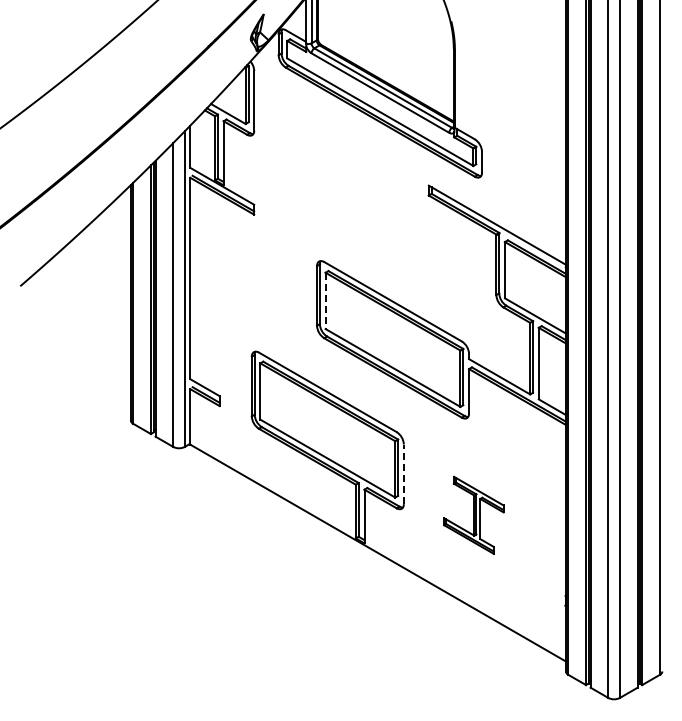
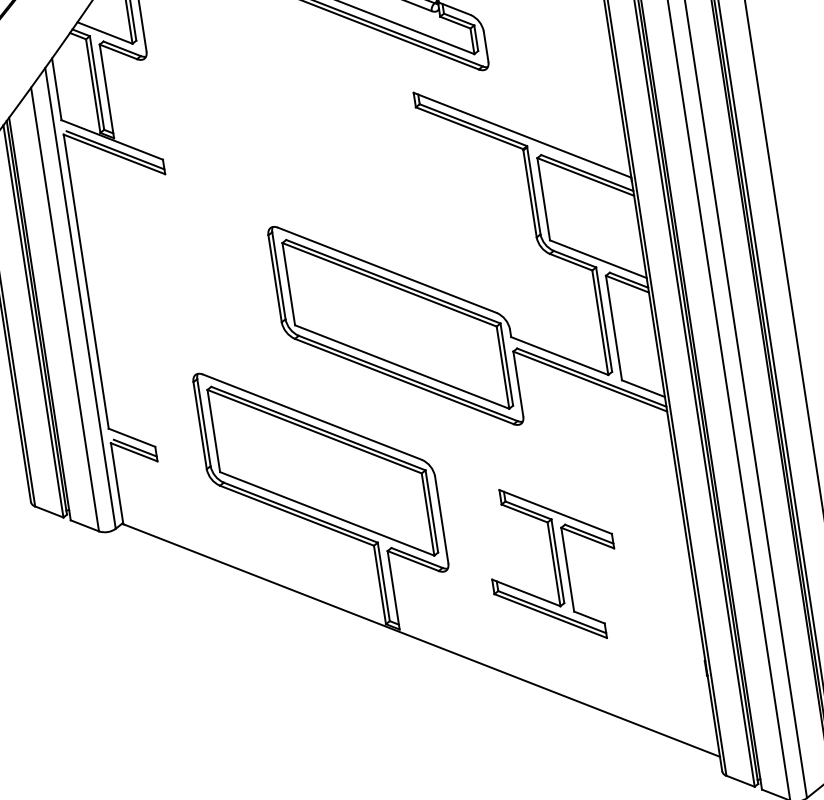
line: (325, 301) -> (288, 285), dashed -> solid
line: (403, 474) -> (441, 520), dashed -> solid
part: (473, 515) -> (552, 564), size x1.43

